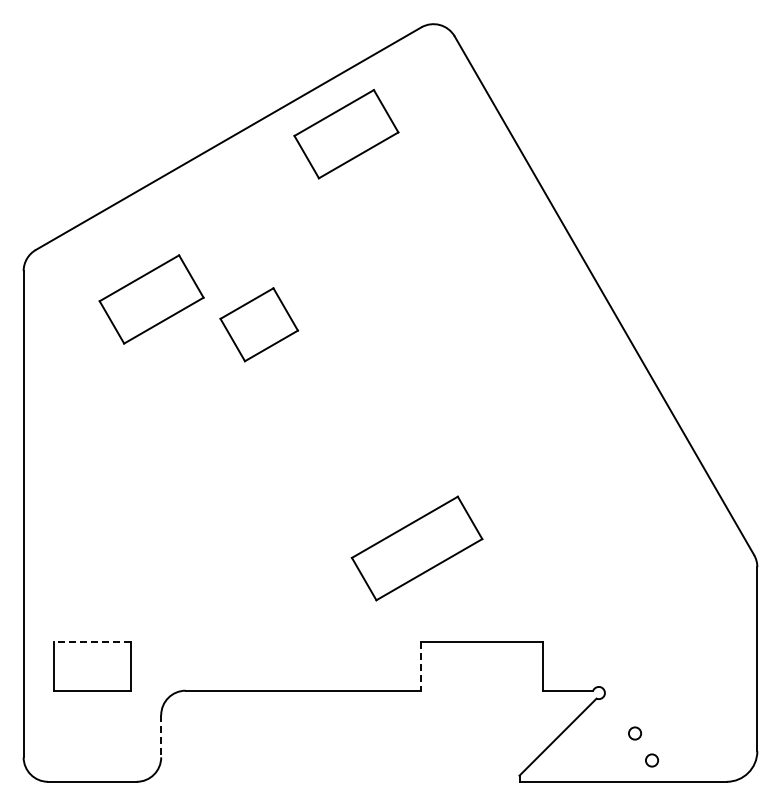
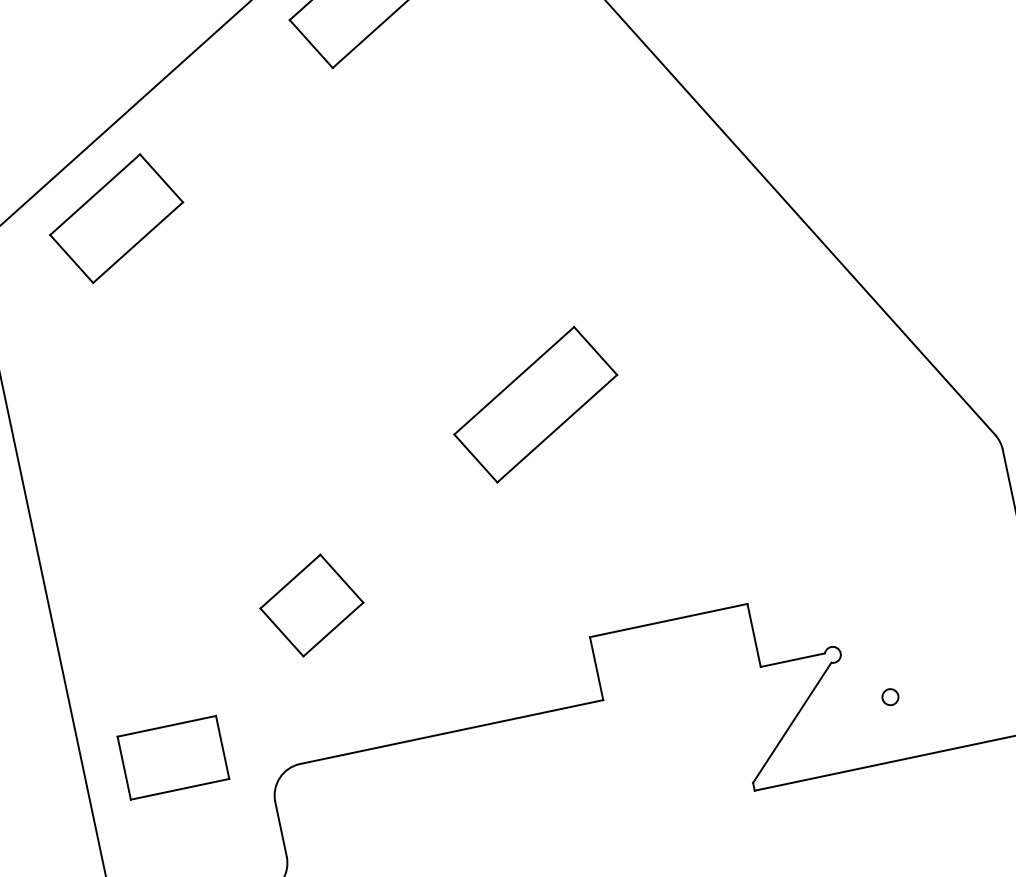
part: (151, 299) -> (116, 218), moved
part: (258, 324) -> (310, 605), moved
part: (416, 548) -> (534, 404), moved
line: (91, 641) -> (165, 726), dashed -> solid
line: (421, 666) -> (597, 668), dashed -> solid
line: (161, 736) -> (281, 829), dashed -> solid
circle: (651, 760) -> (918, 727), removed

